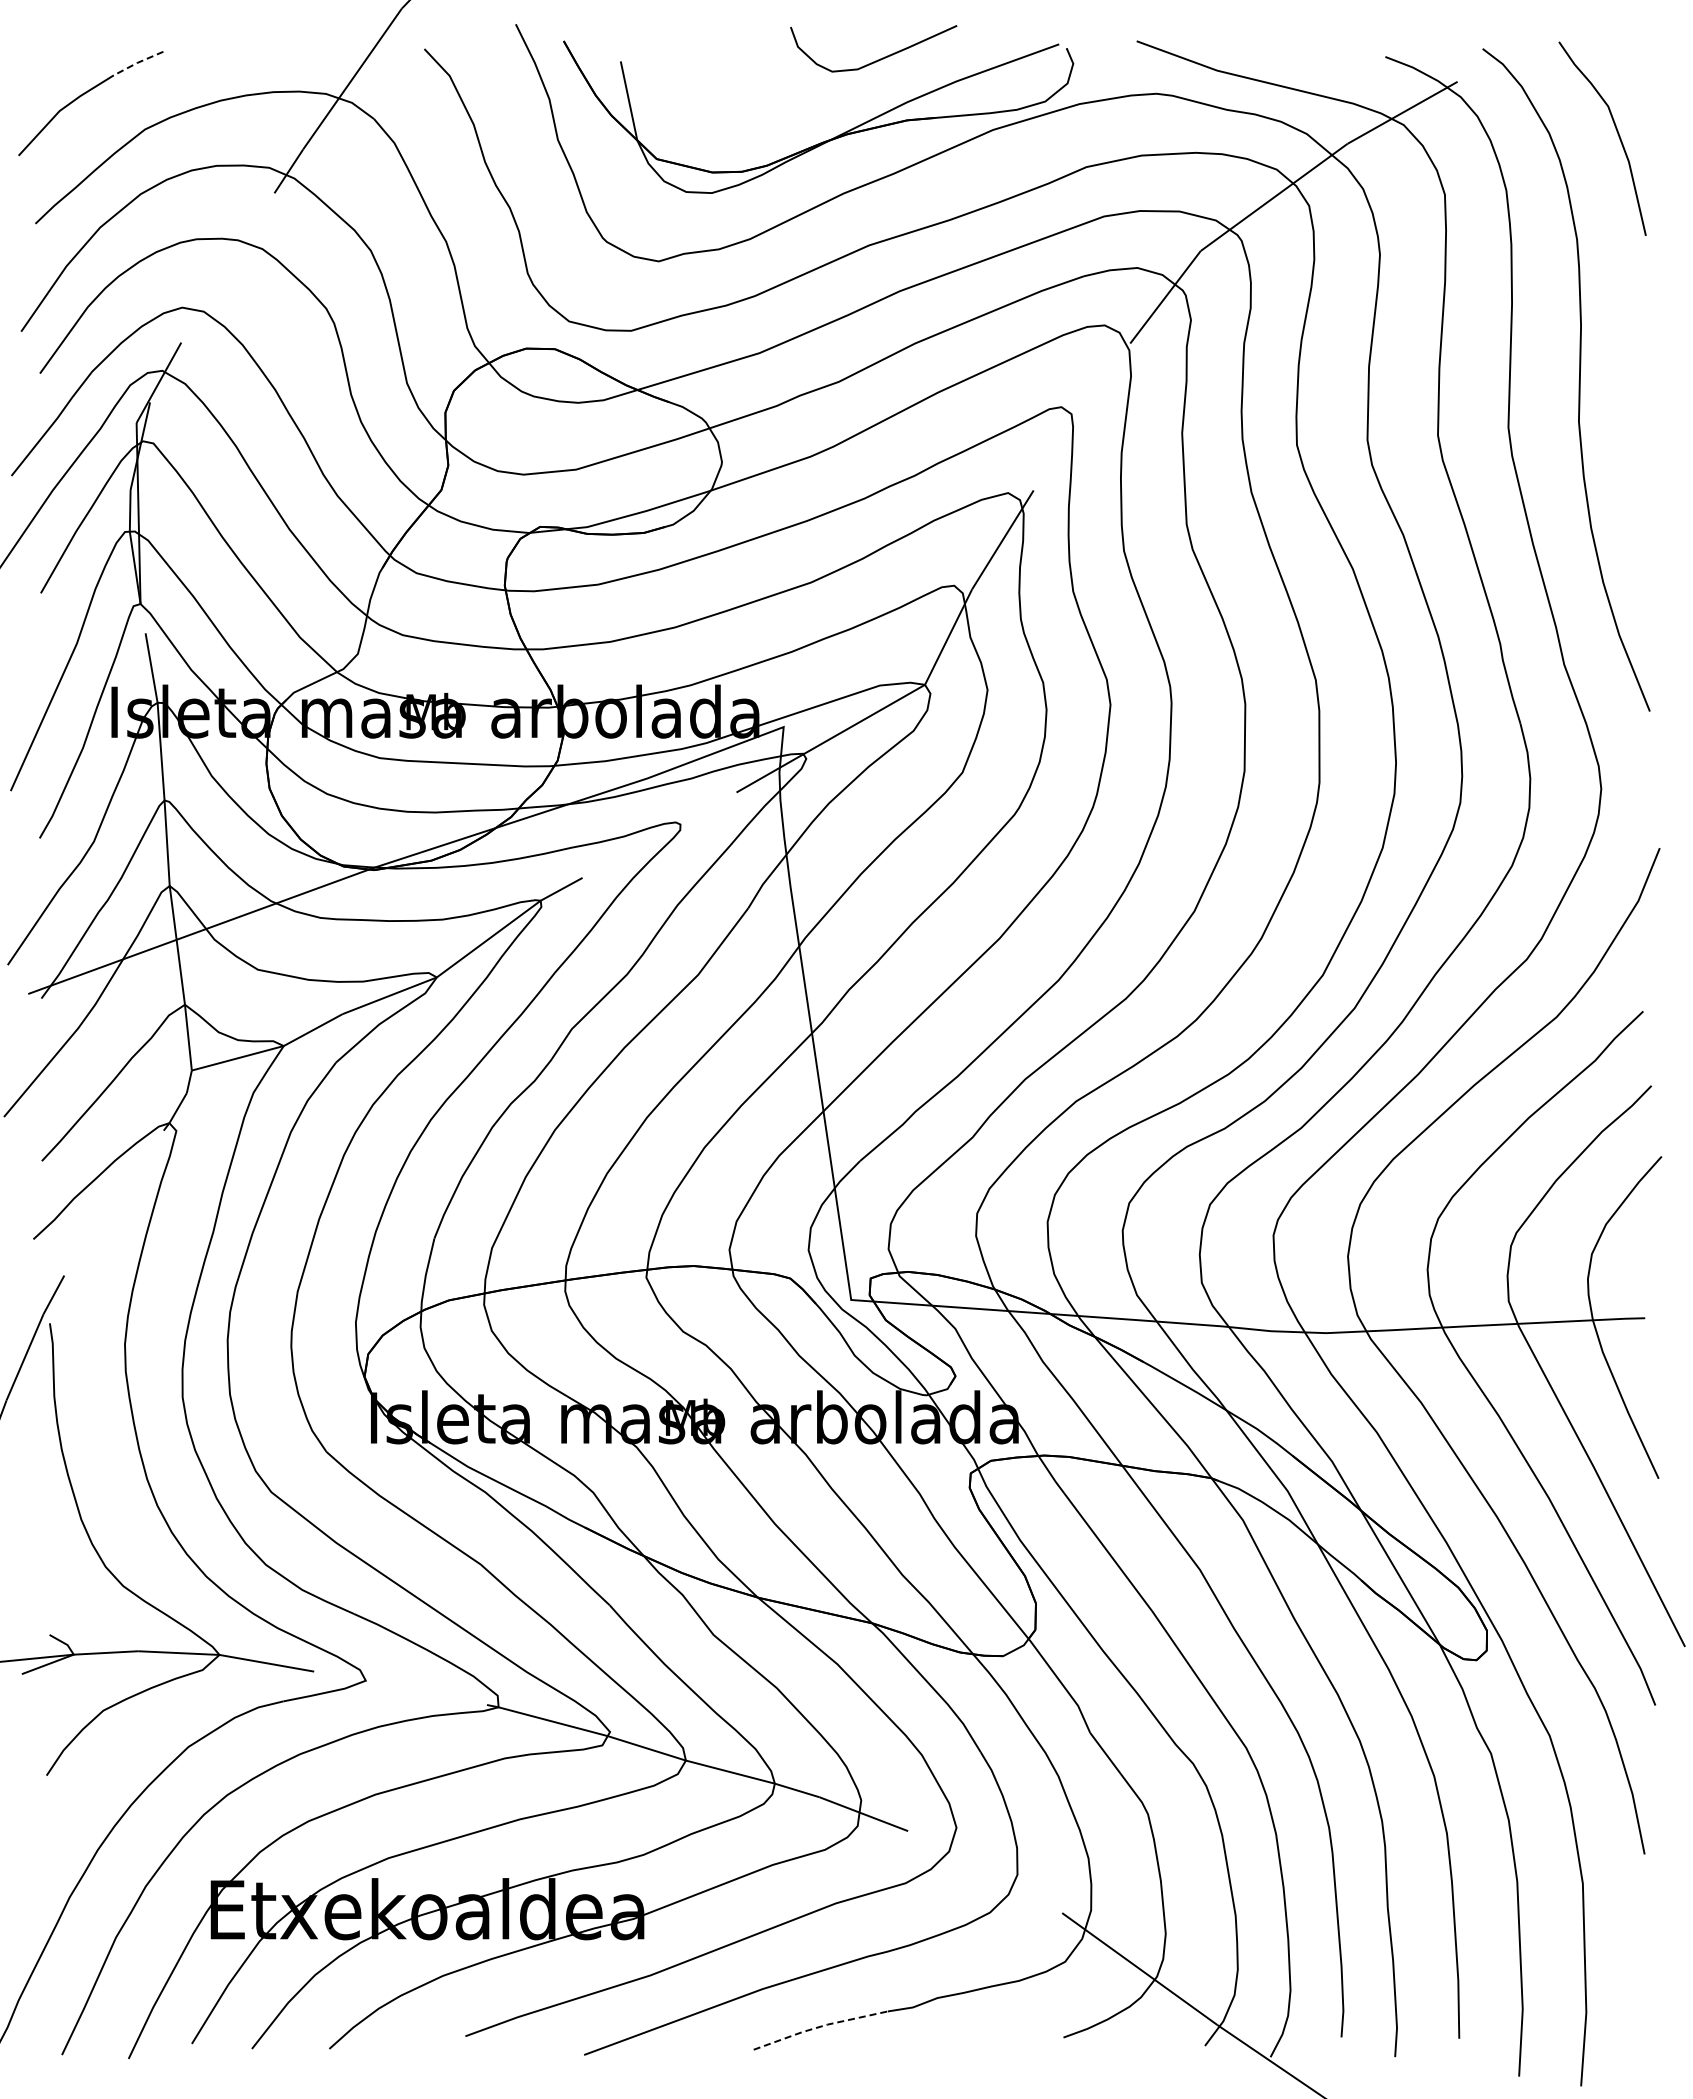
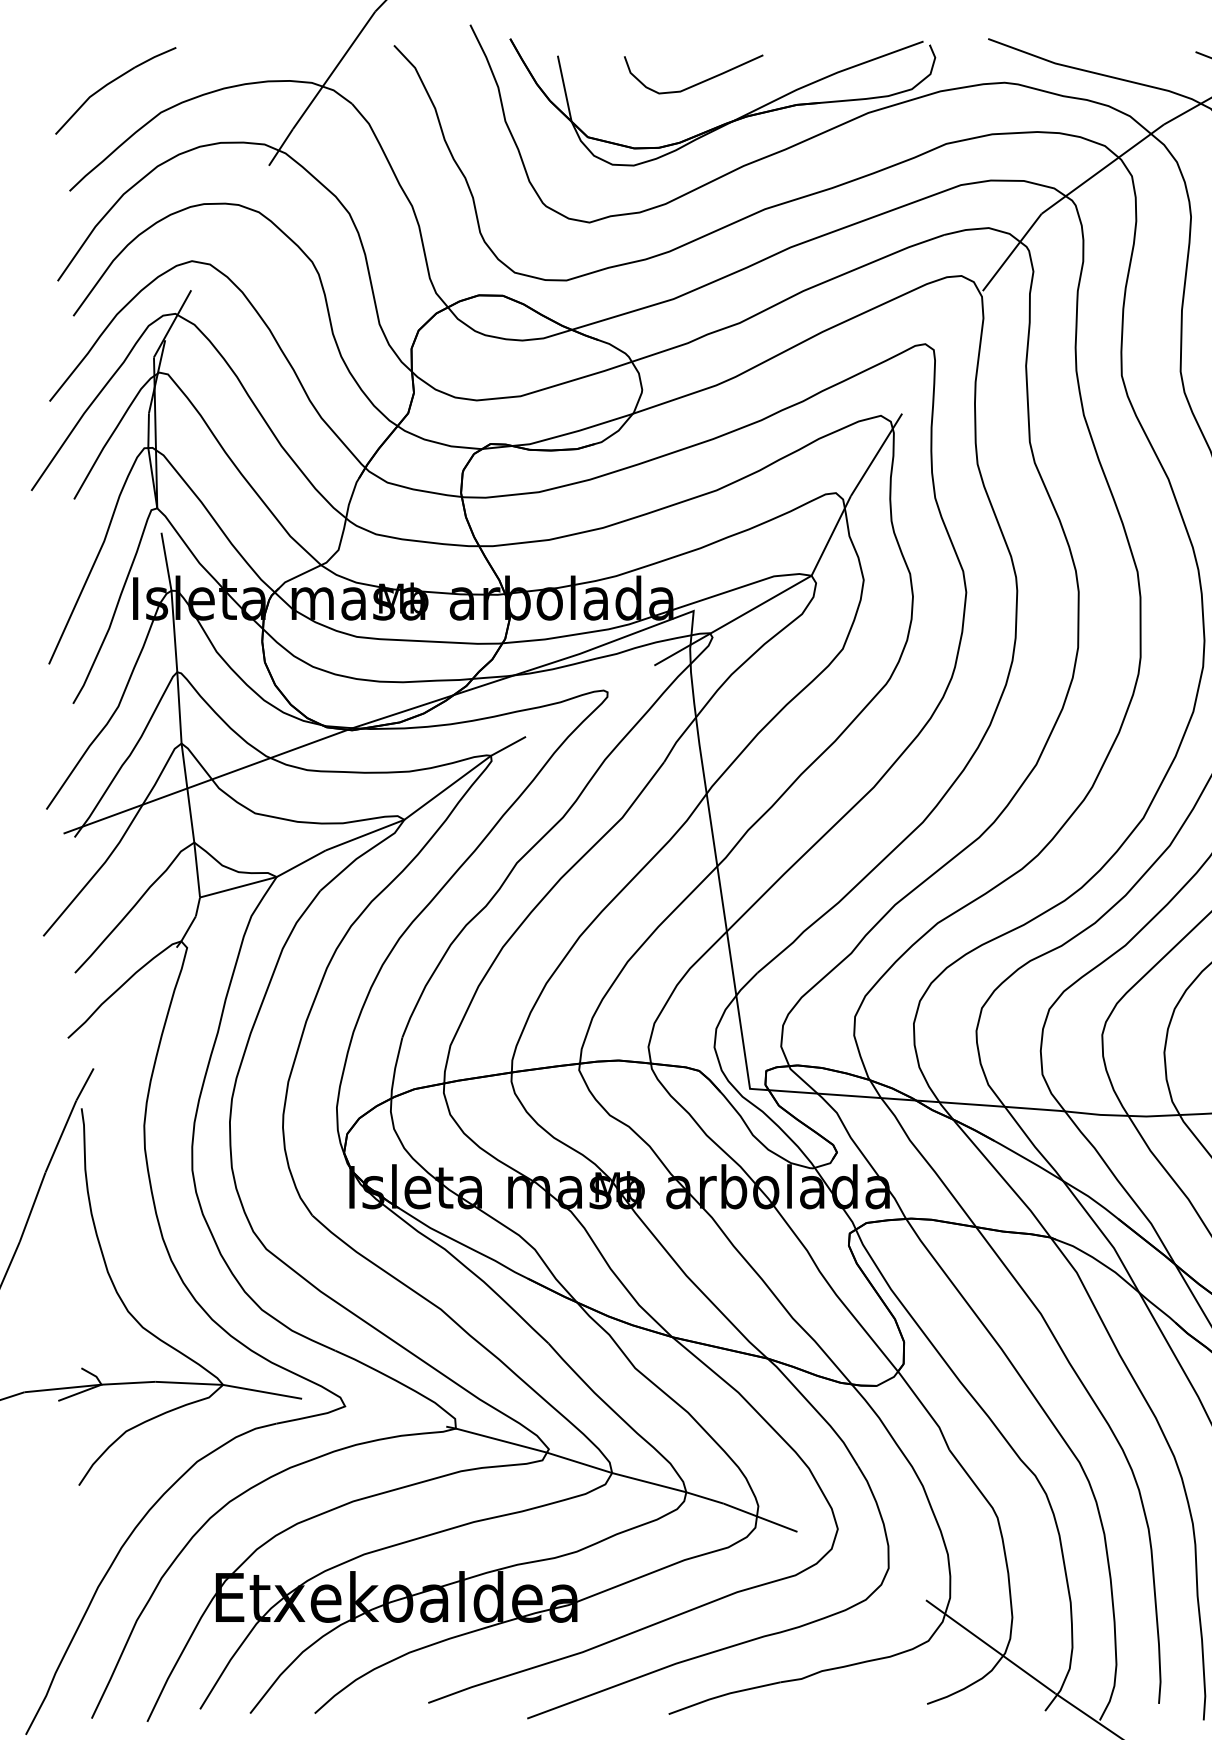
curve: (877, 59) -> (696, 83), moved
line: (137, 63) -> (154, 57), dashed -> solid
line: (820, 2026) -> (724, 1694), dashed -> solid

